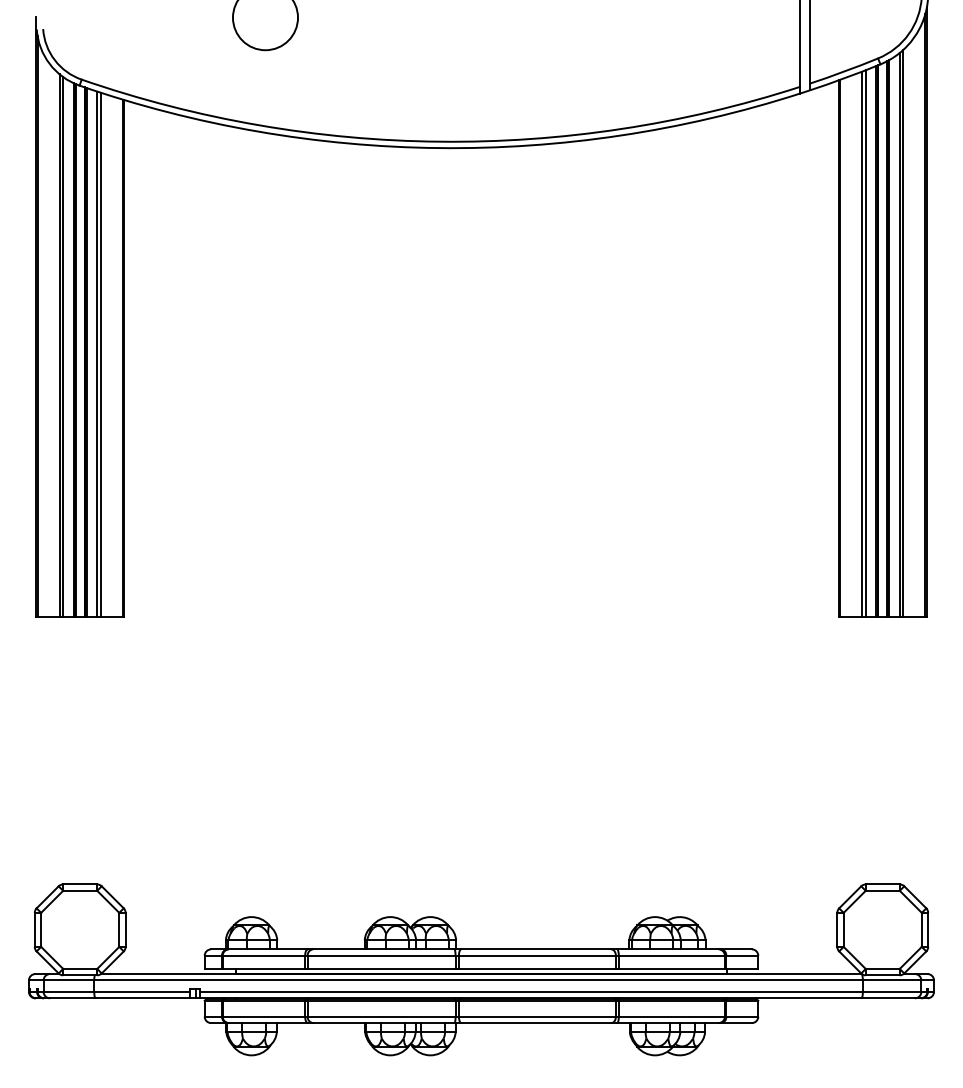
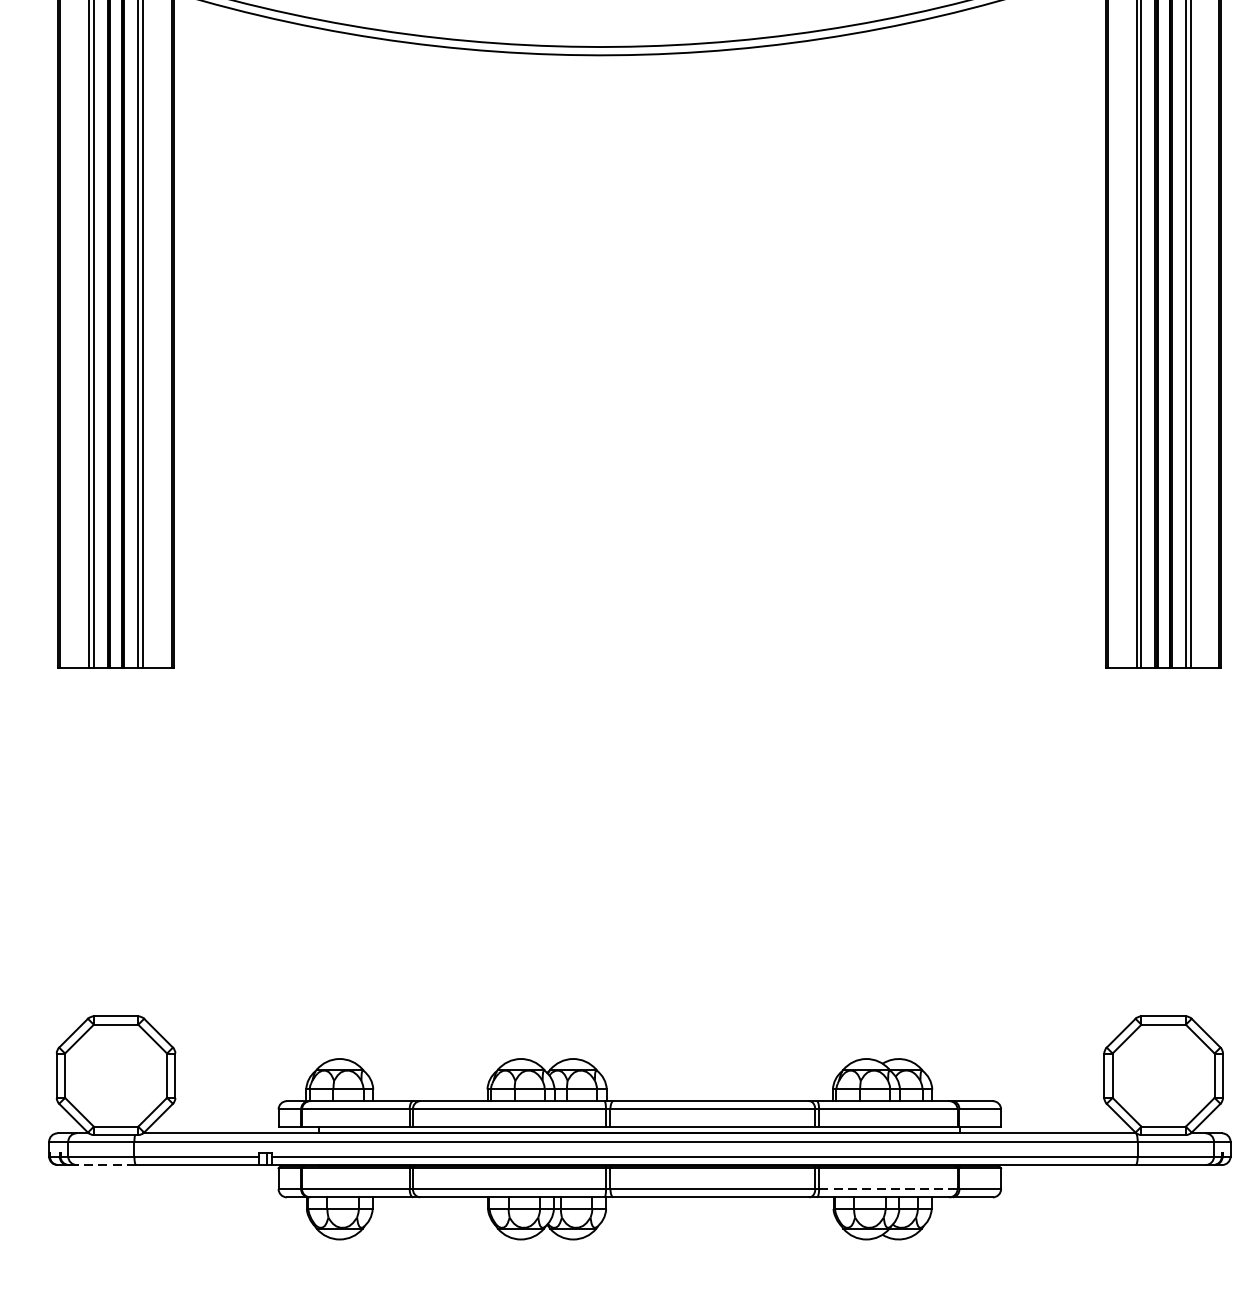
line: (72, 998) -> (106, 1165), solid -> dashed
line: (671, 1016) -> (887, 1188), solid -> dashed

